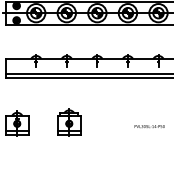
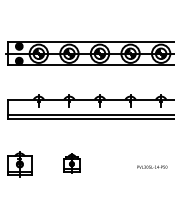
part: (68, 122) -> (71, 163), size x0.7

